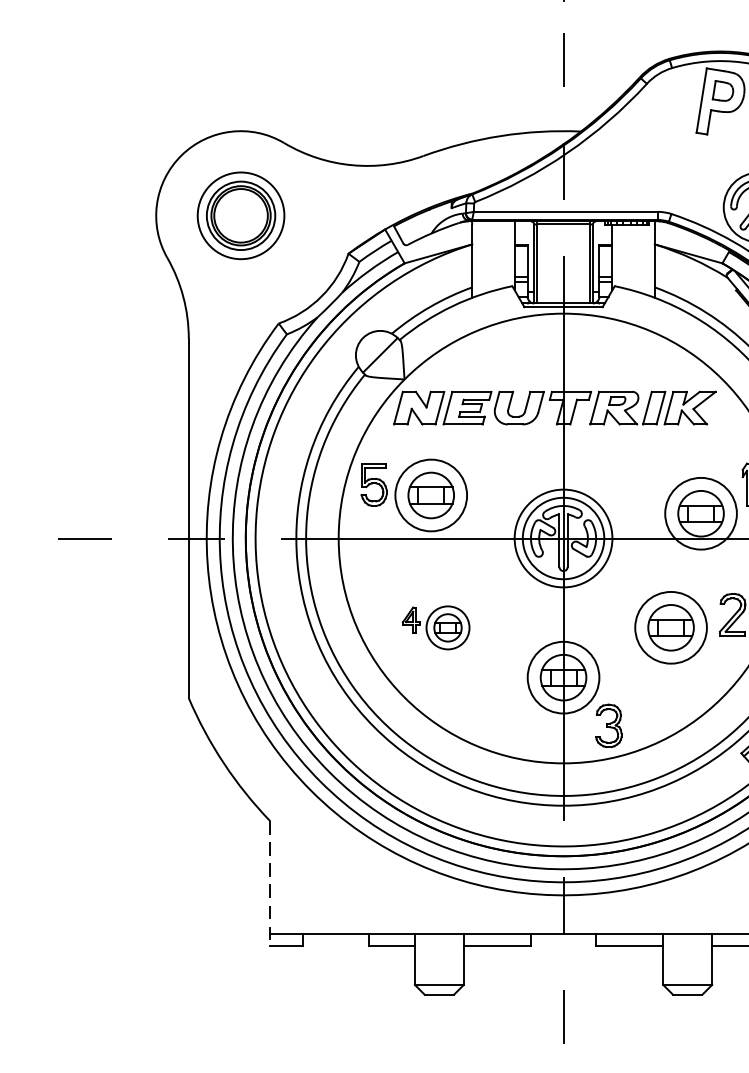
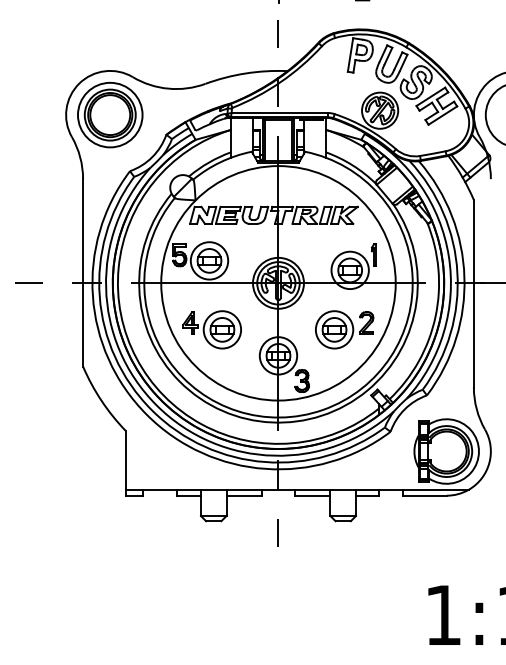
part: (241, 214) -> (110, 114), size x1.43
part: (435, 627) -> (211, 329), size x1.67
line: (270, 884) -> (125, 463), dashed -> solid

